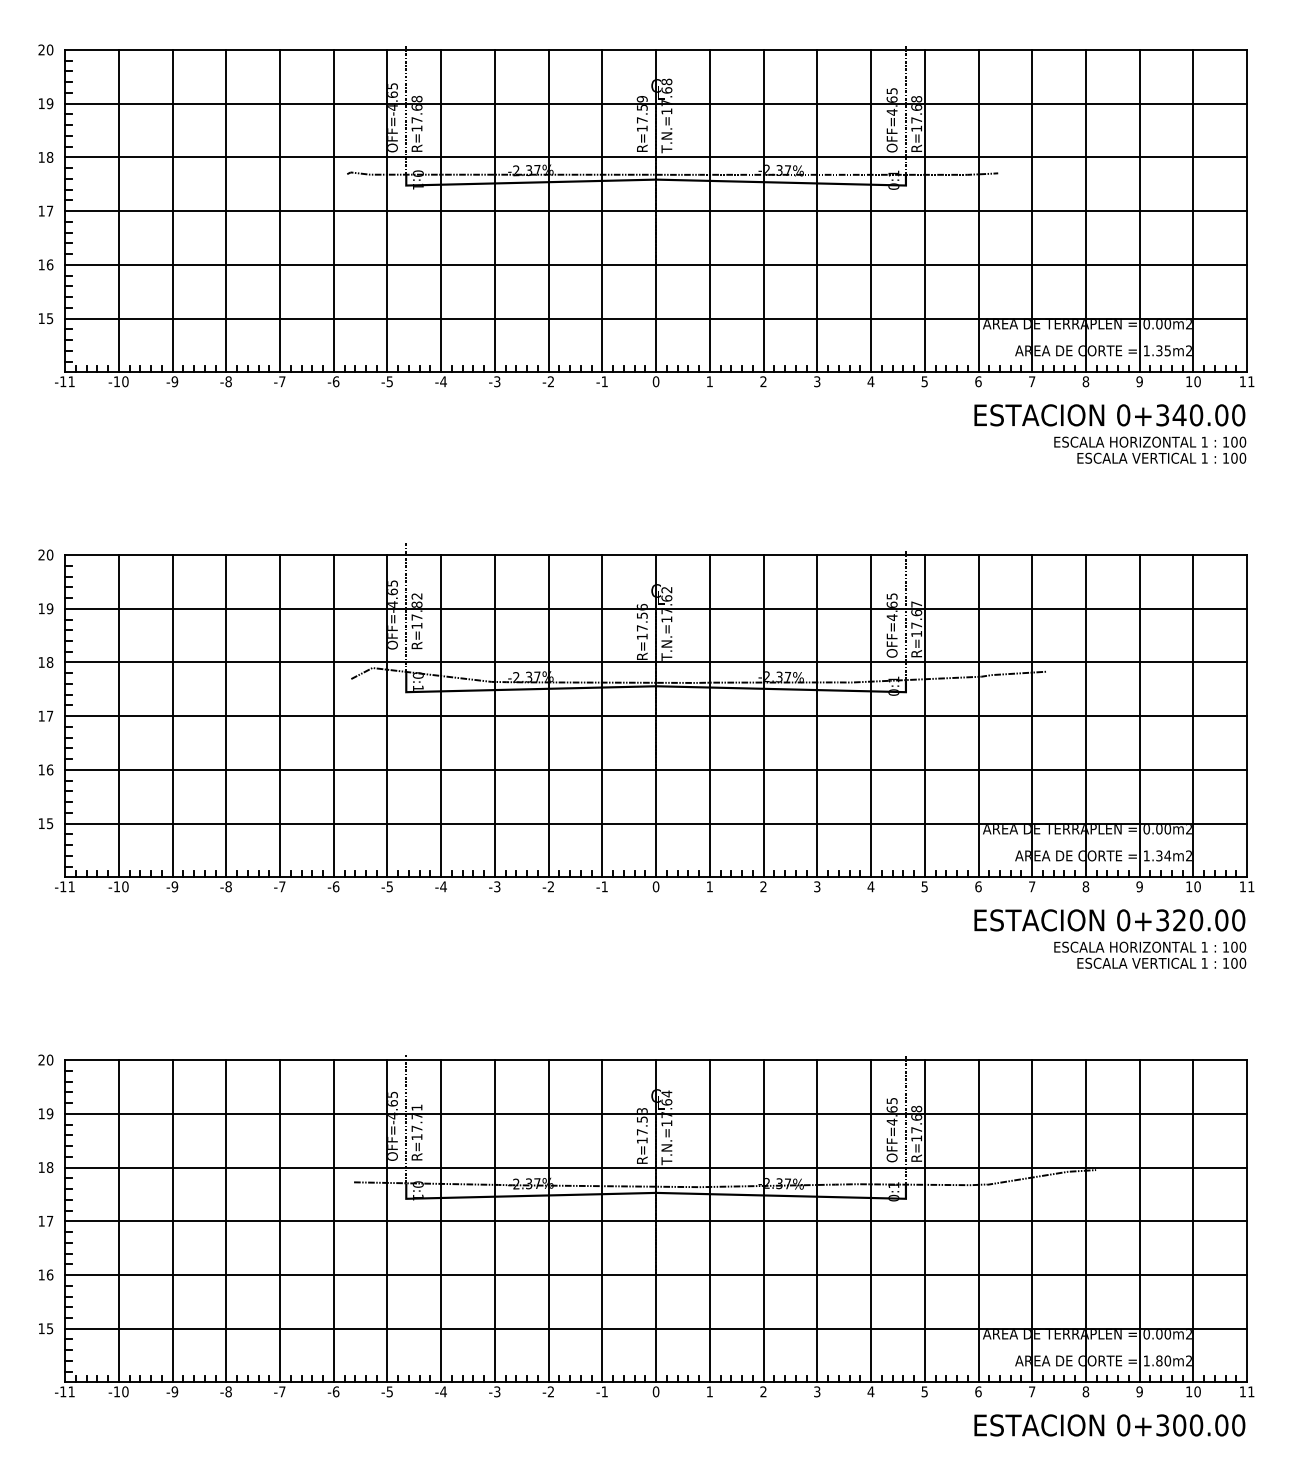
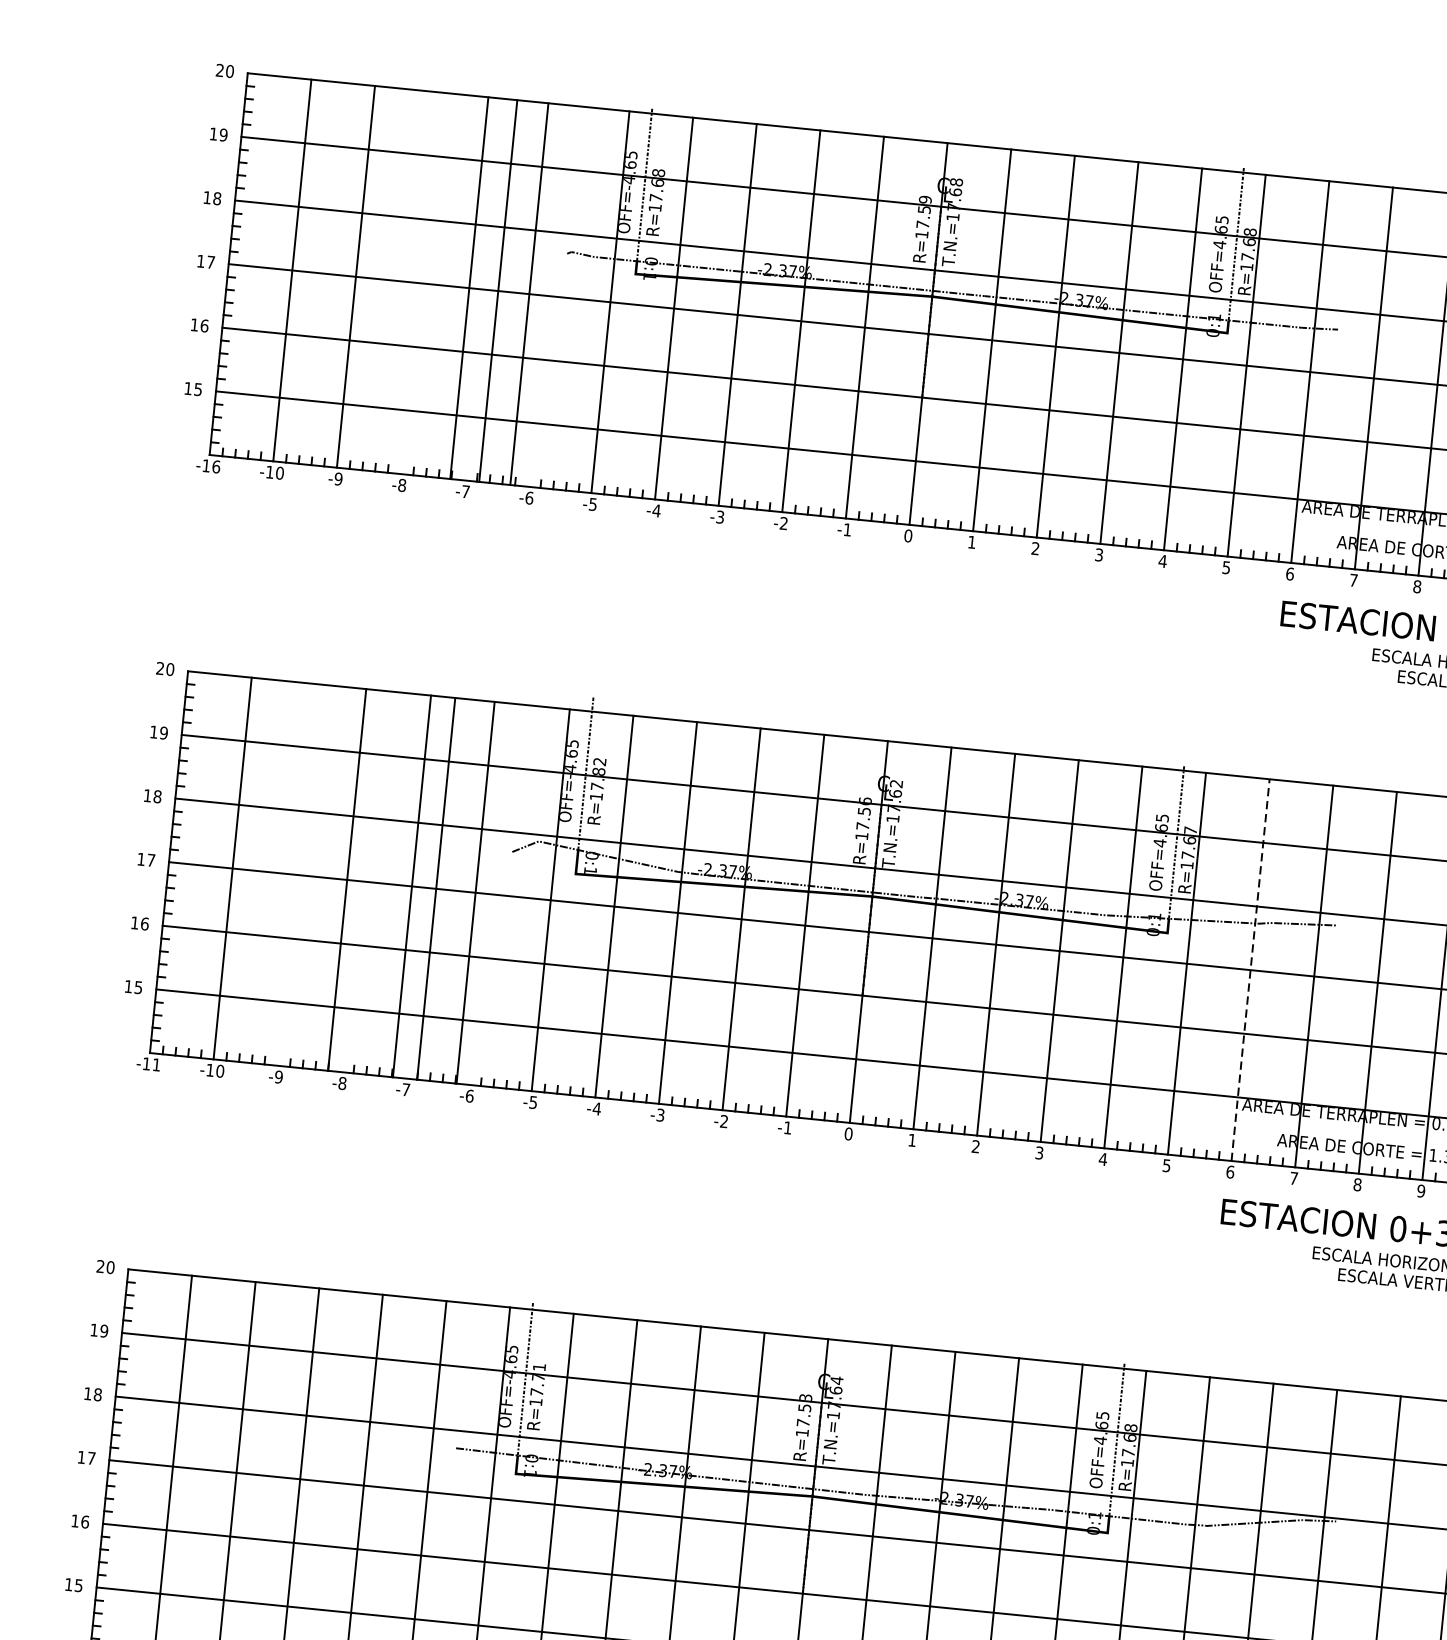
line: (226, 210) -> (469, 287), moved
line: (280, 210) -> (530, 293), moved
line: (333, 210) -> (498, 290), moved
text: (71, 381) -> (216, 466), -11 -> -16
line: (978, 715) -> (1250, 969), solid -> dashed
line: (172, 716) -> (347, 880), moved
line: (226, 716) -> (412, 886), moved
line: (280, 716) -> (476, 893), moved
line: (333, 716) -> (435, 889), moved

